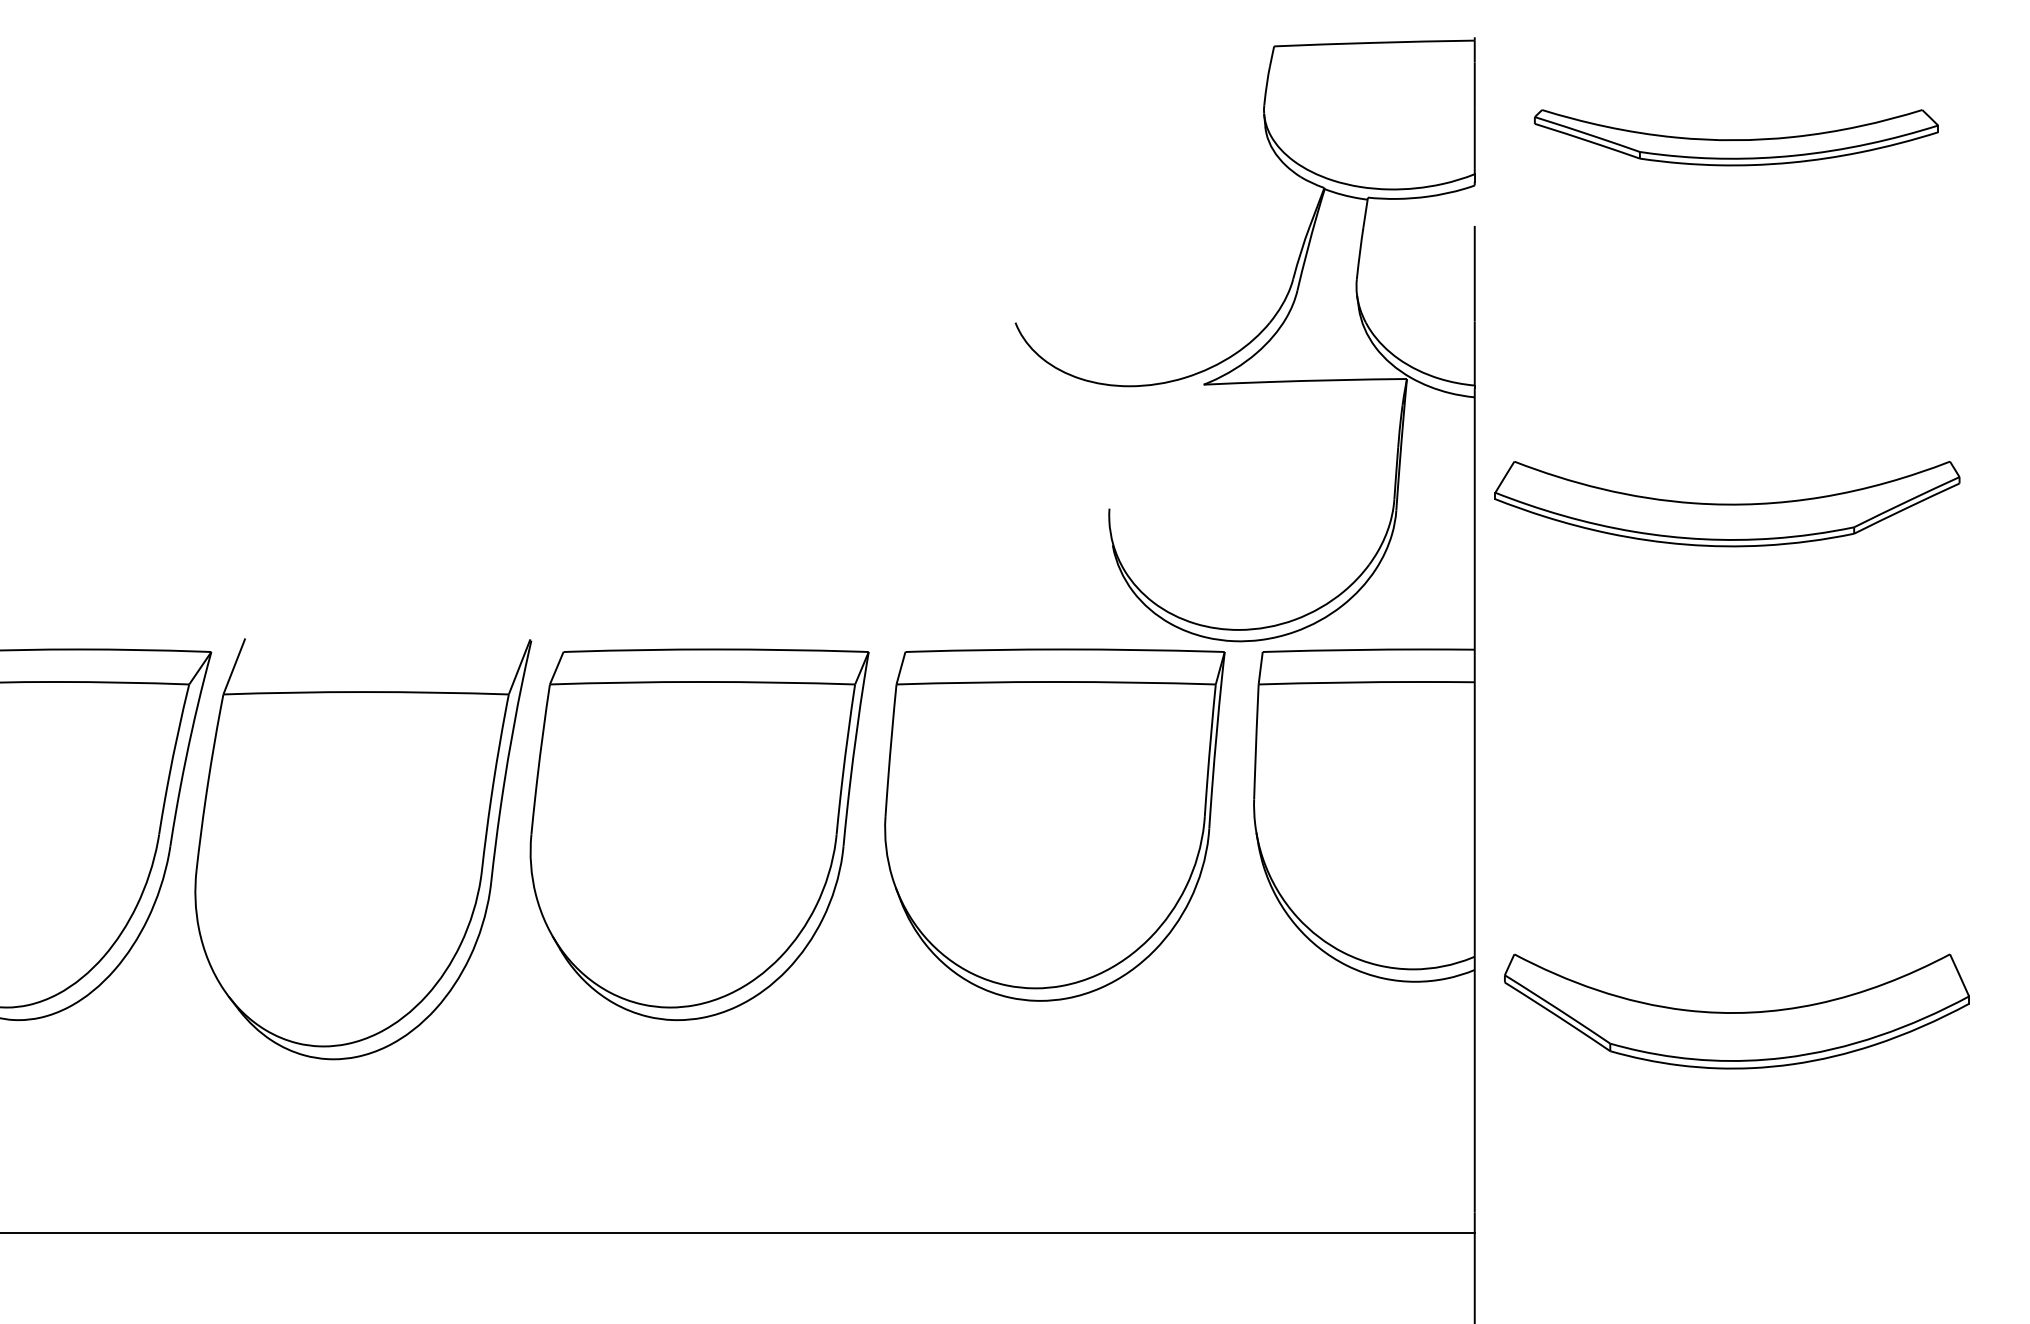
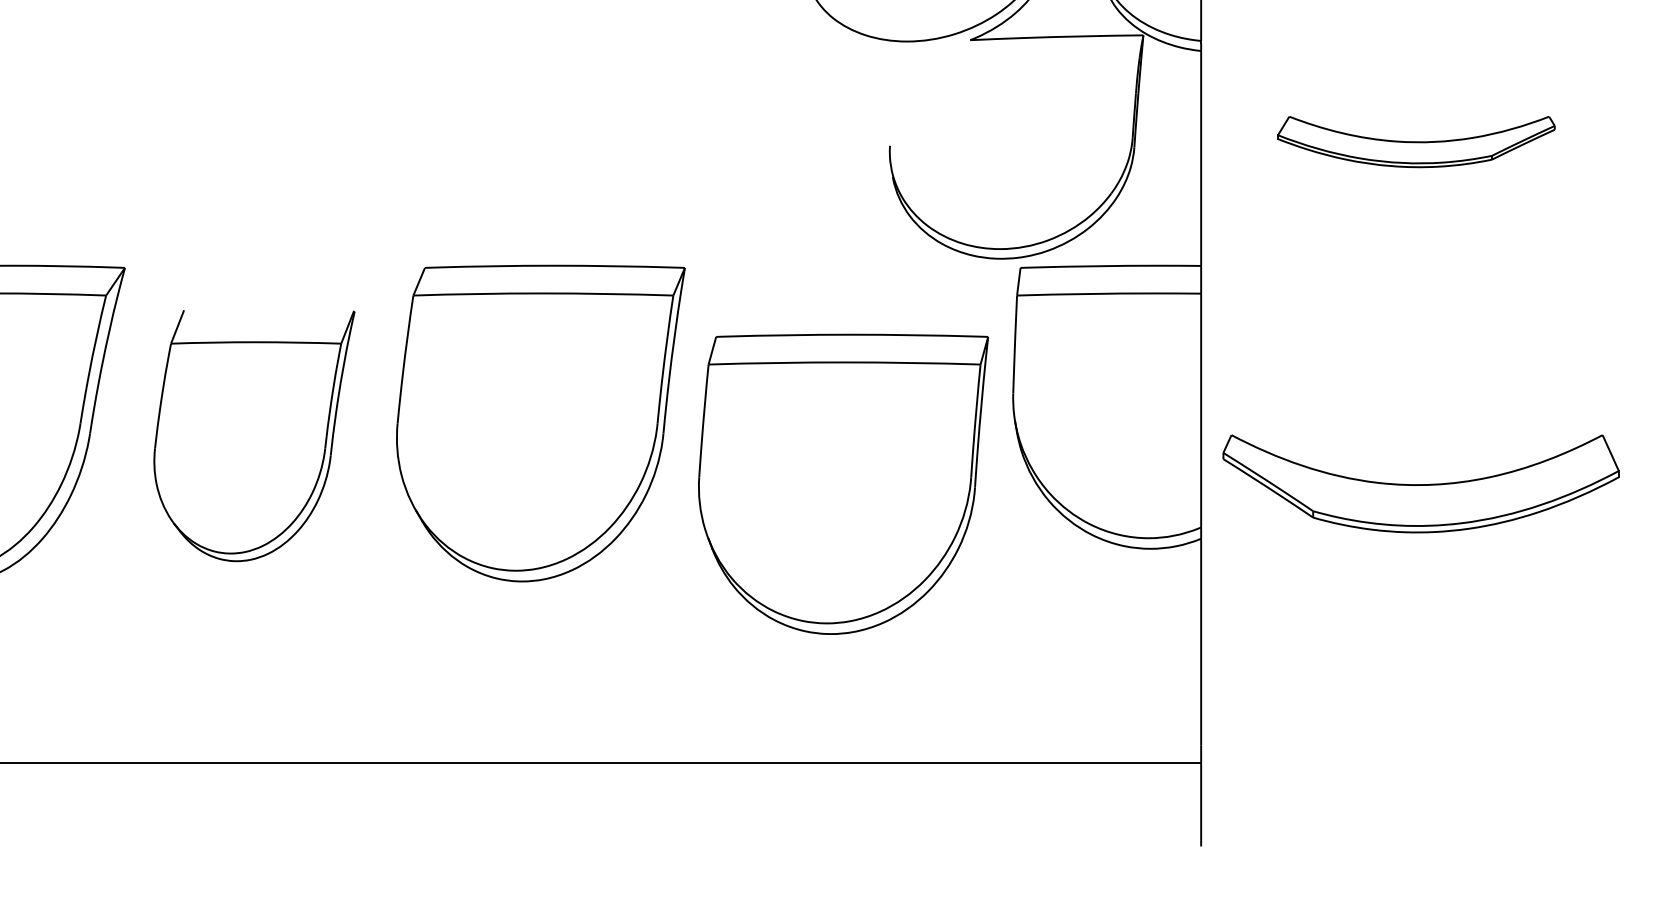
part: (1727, 504) -> (1416, 142), size x0.7
part: (1054, 824) -> (843, 483), moved
part: (363, 849) -> (254, 436), size x0.7
part: (1736, 1011) -> (1420, 483), moved

